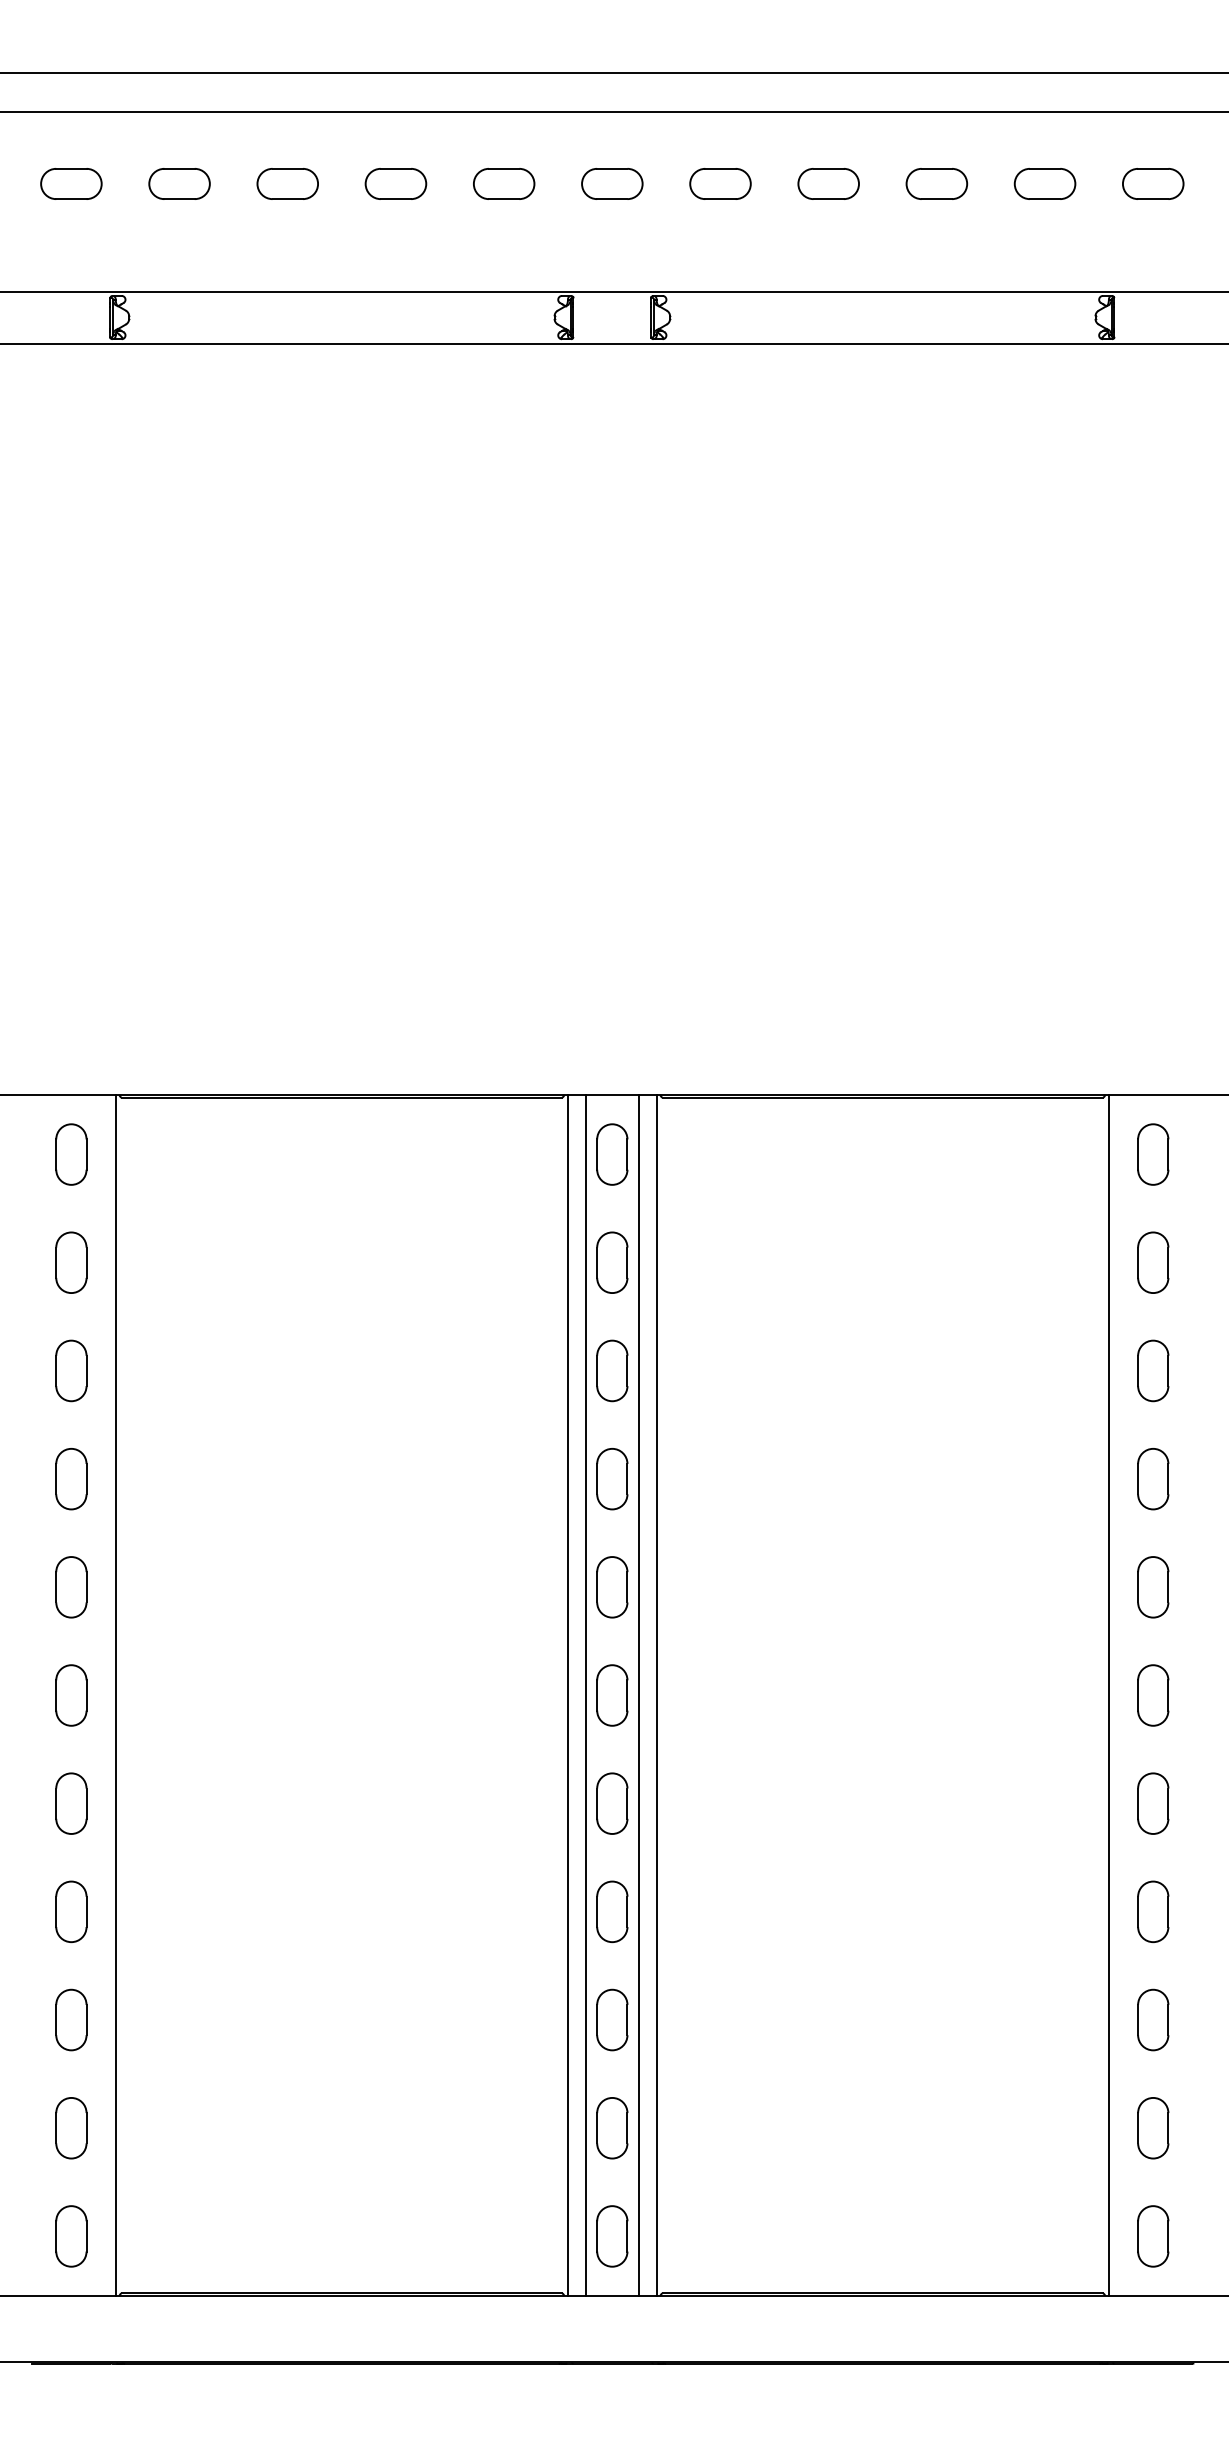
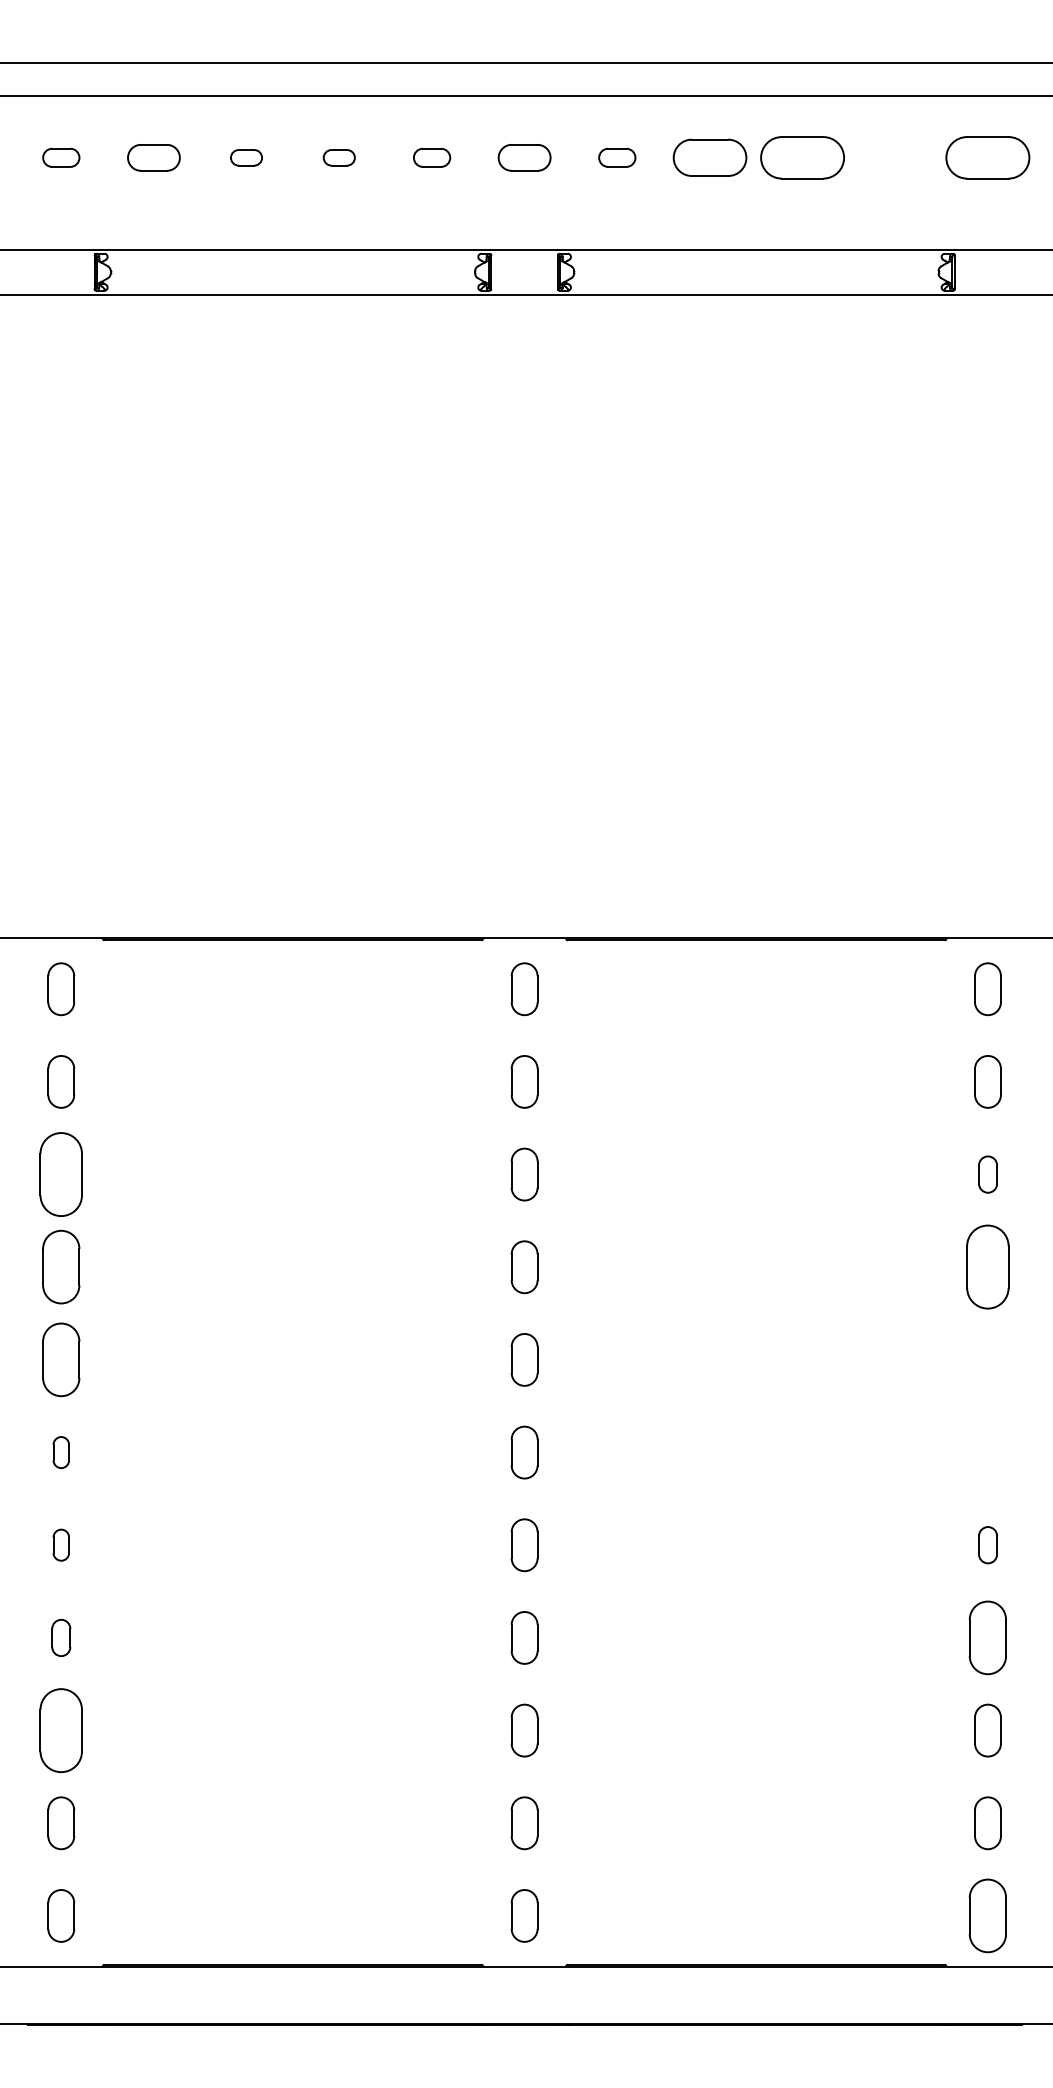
part: (71, 183) -> (61, 157), size x0.7
part: (287, 183) -> (246, 157), size x0.6
part: (395, 183) -> (338, 157), size x0.6
part: (504, 183) -> (432, 157), size x0.7
part: (720, 183) -> (617, 157), size x0.7
part: (828, 183) -> (709, 157), size x1.4
part: (936, 183) -> (802, 157), size x1.6
part: (1044, 183) -> (894, 157), removed
part: (1153, 183) -> (988, 157), size x1.6
part: (71, 1370) -> (61, 1174), size x1.6
part: (1153, 1370) -> (988, 1174), size x0.7
part: (71, 1479) -> (61, 1267), size x1.4
part: (1153, 1479) -> (988, 1267), size x1.6
part: (71, 1587) -> (61, 1360), size x1.4
part: (1153, 1587) -> (988, 1360), removed
part: (71, 1695) -> (61, 1452), size x0.6
line: (115, 1695) -> (99, 1452), removed
line: (567, 1695) -> (486, 1452), removed
line: (585, 1695) -> (501, 1452), removed
line: (639, 1695) -> (547, 1452), removed
line: (656, 1695) -> (562, 1452), removed
line: (1108, 1695) -> (949, 1452), removed
part: (1153, 1695) -> (988, 1452), removed
part: (71, 1803) -> (61, 1545), size x0.6
part: (1153, 1803) -> (988, 1545), size x0.7
part: (71, 1911) -> (61, 1637), size x0.7
part: (1153, 1911) -> (988, 1637), size x1.4
part: (71, 2019) -> (61, 1730), size x1.6
part: (1153, 2236) -> (988, 1916), size x1.4

